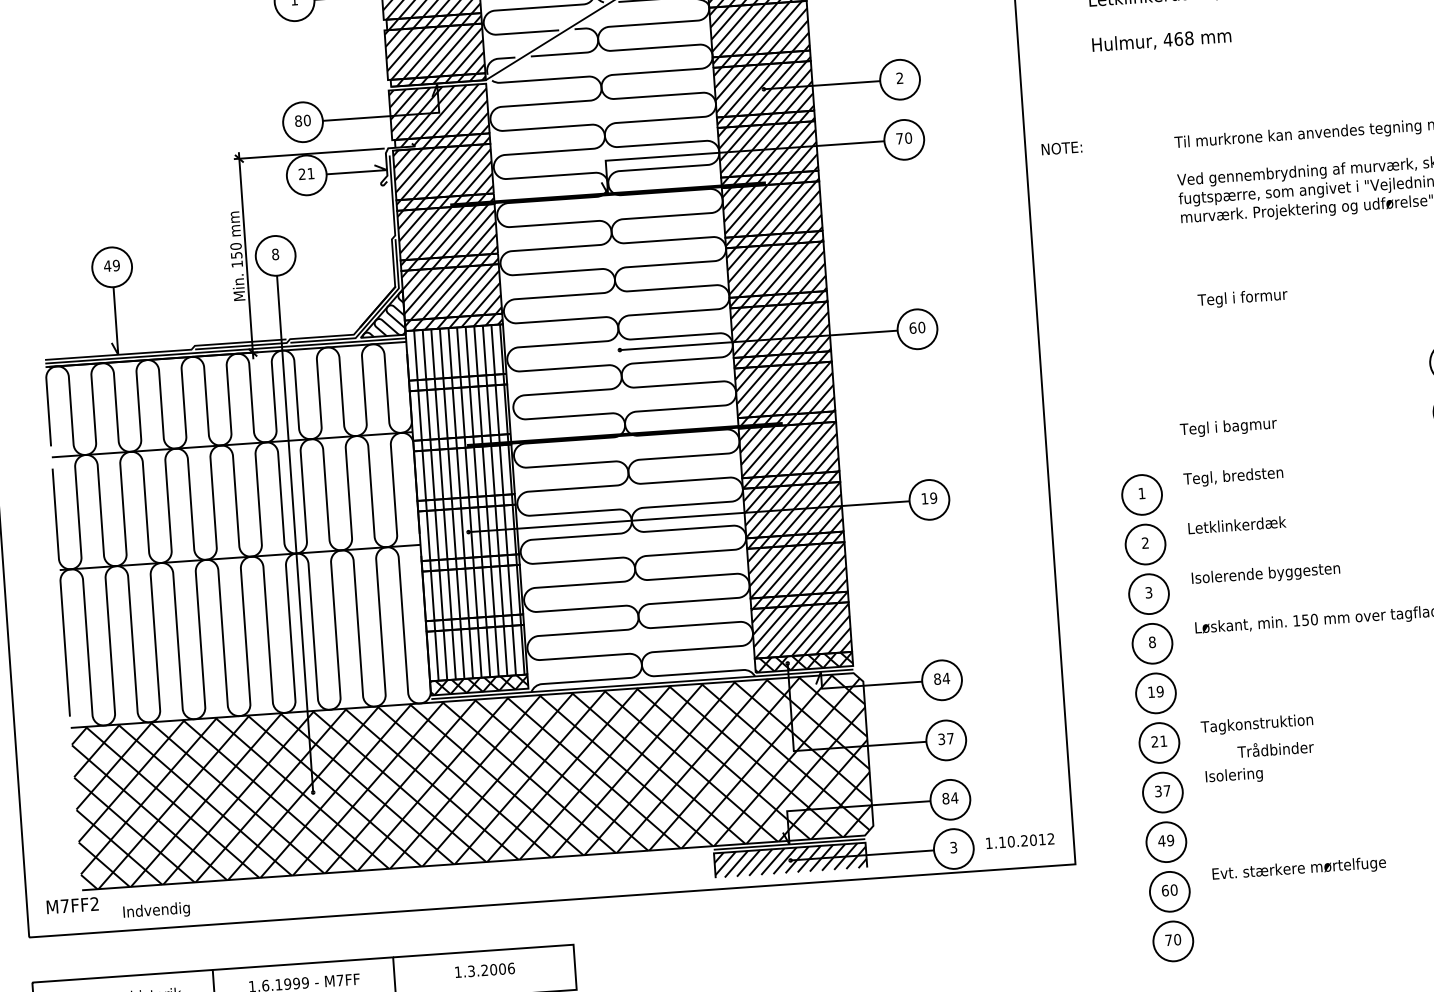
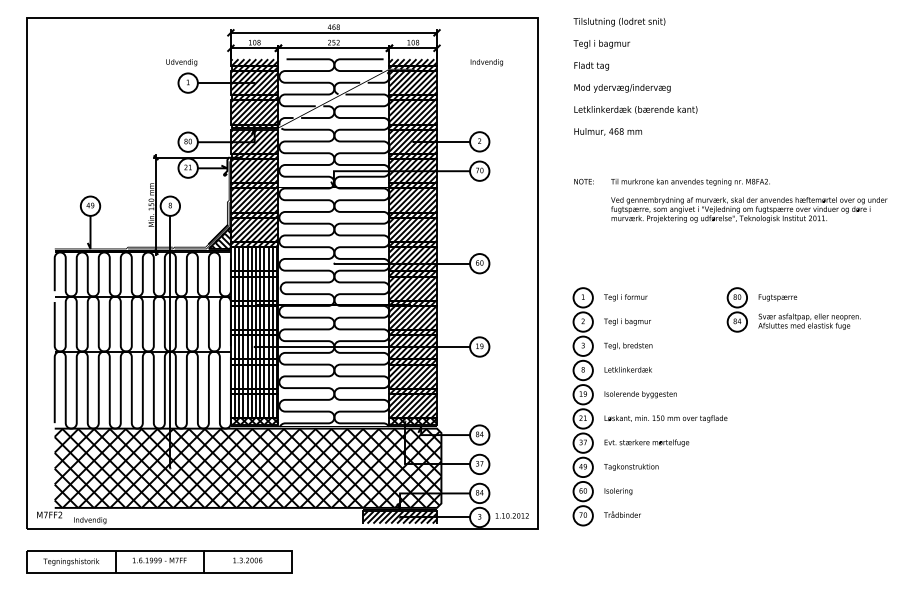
text: (1060, 148) -> (583, 181), moved
text: (1242, 297) -> (625, 297), moved
part: (1156, 717) -> (582, 406), moved
text: (1275, 748) -> (622, 514), moved
text: (1298, 868) -> (646, 442), moved

